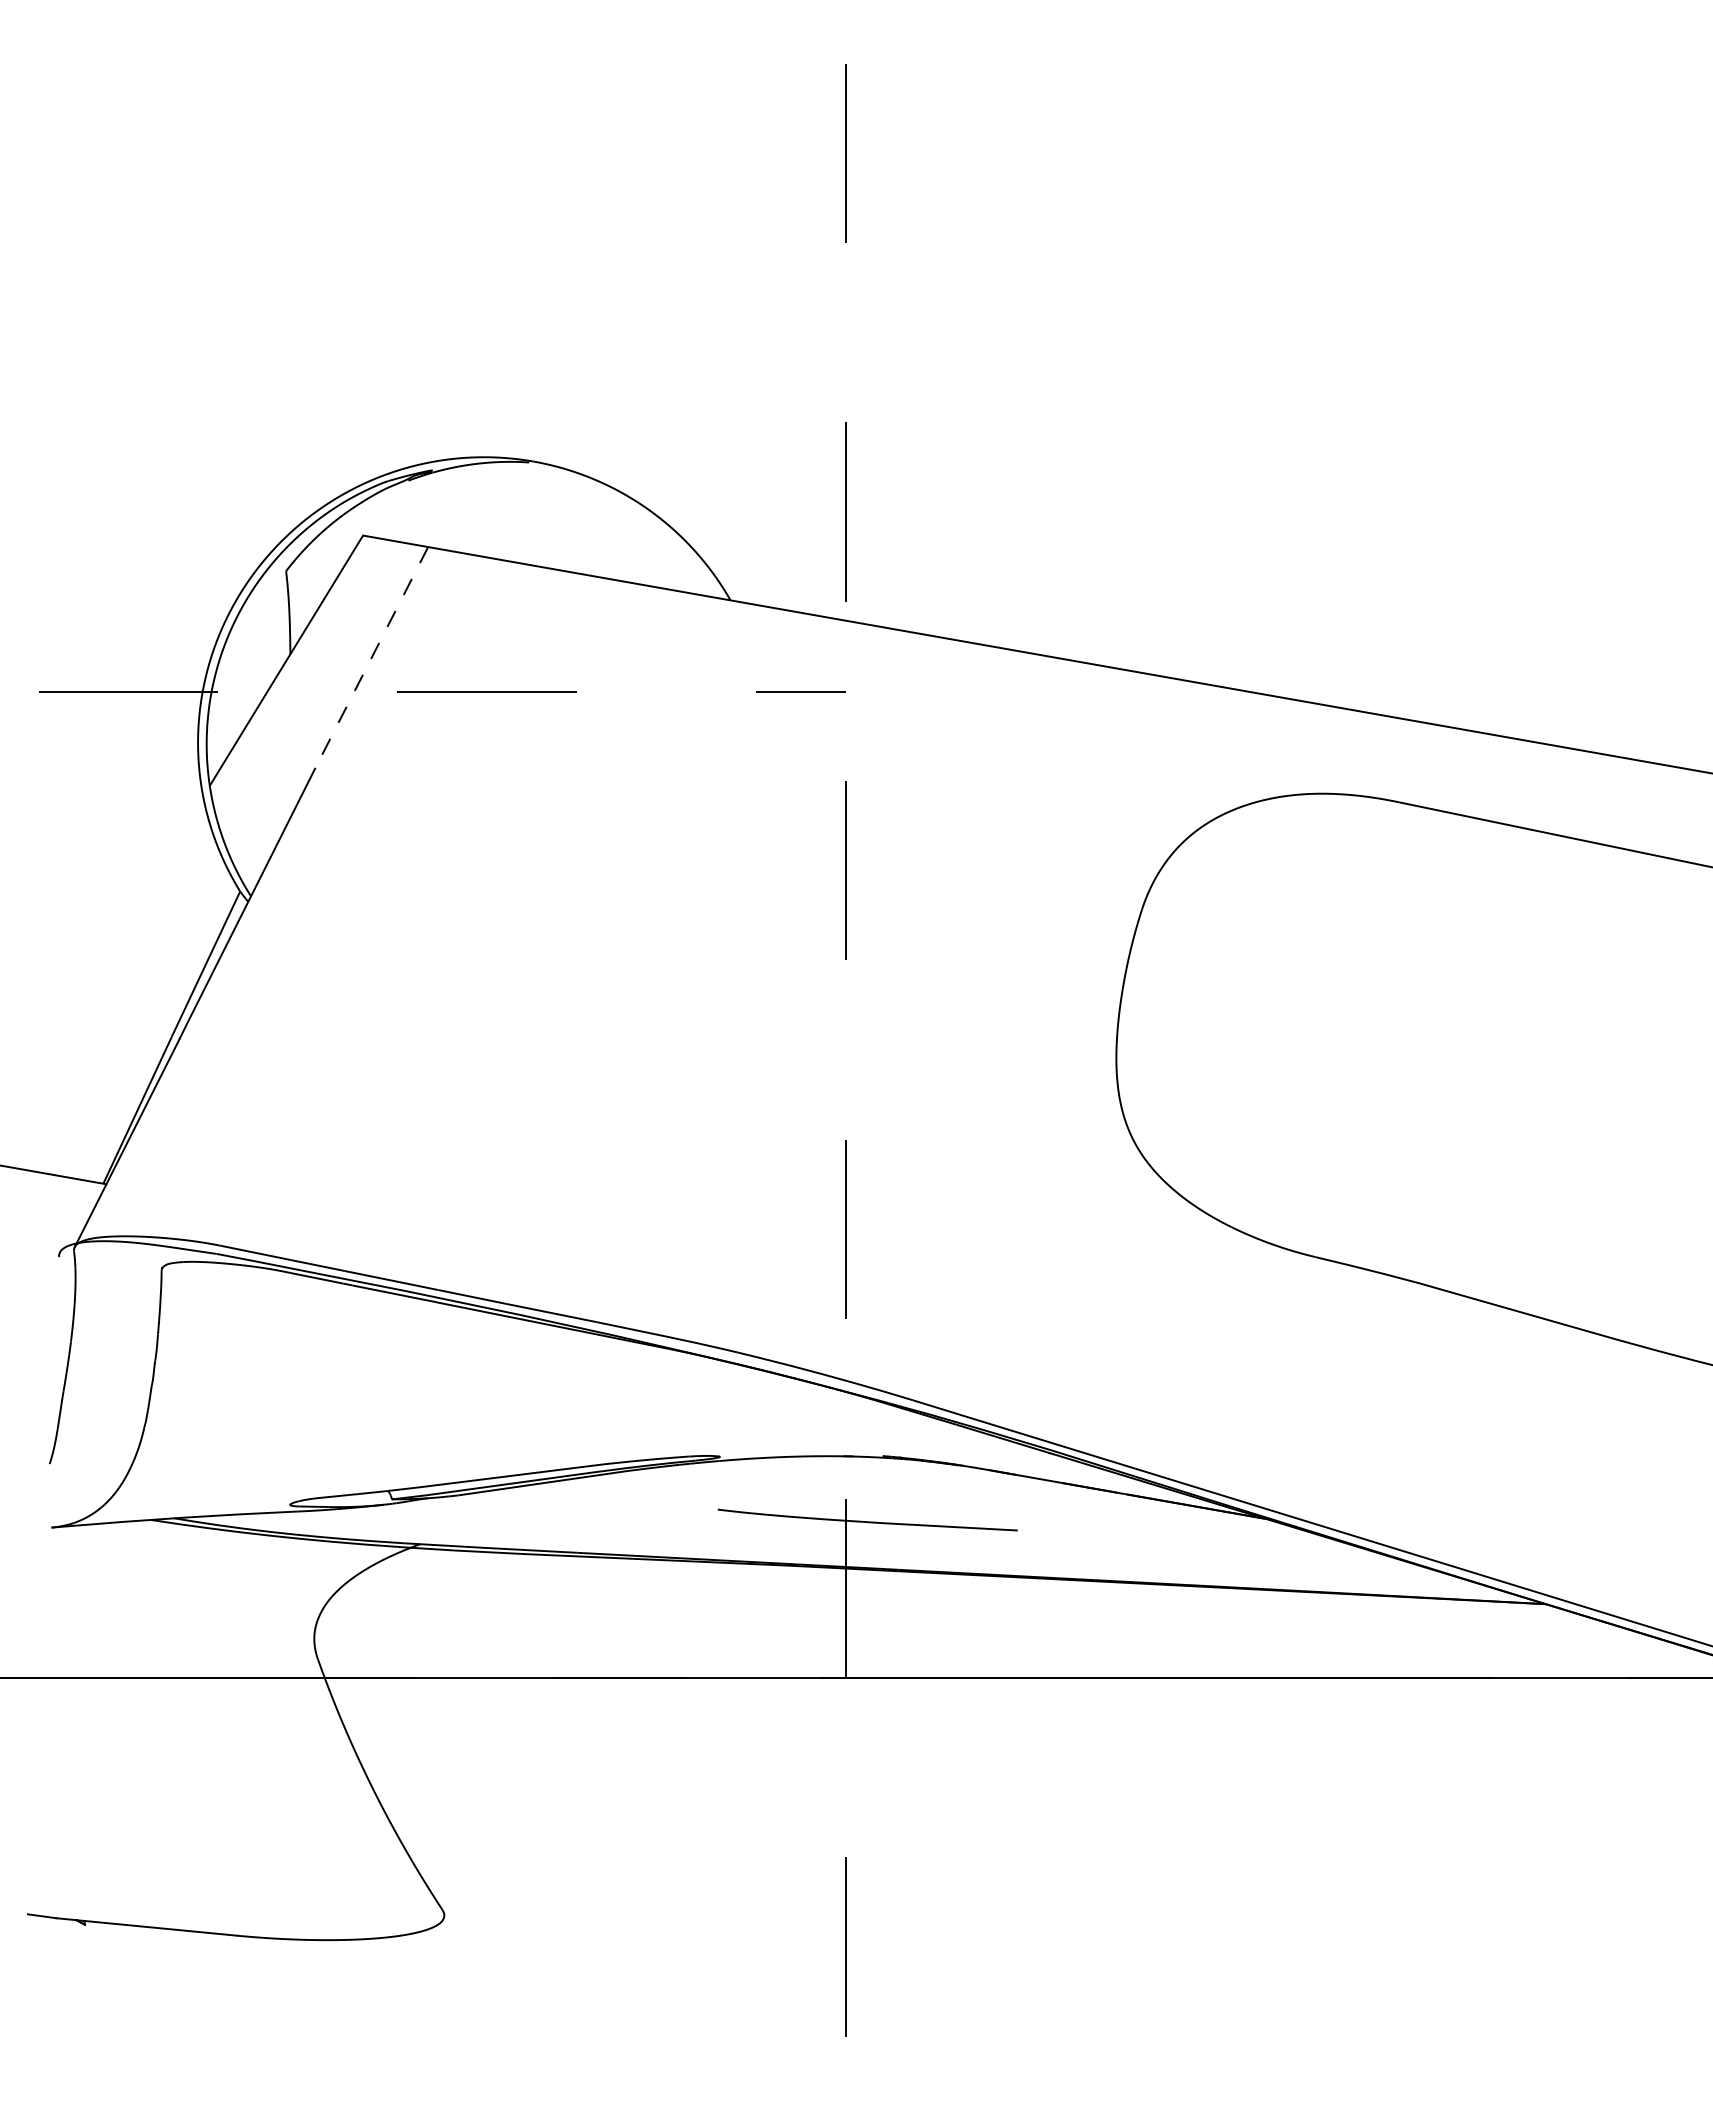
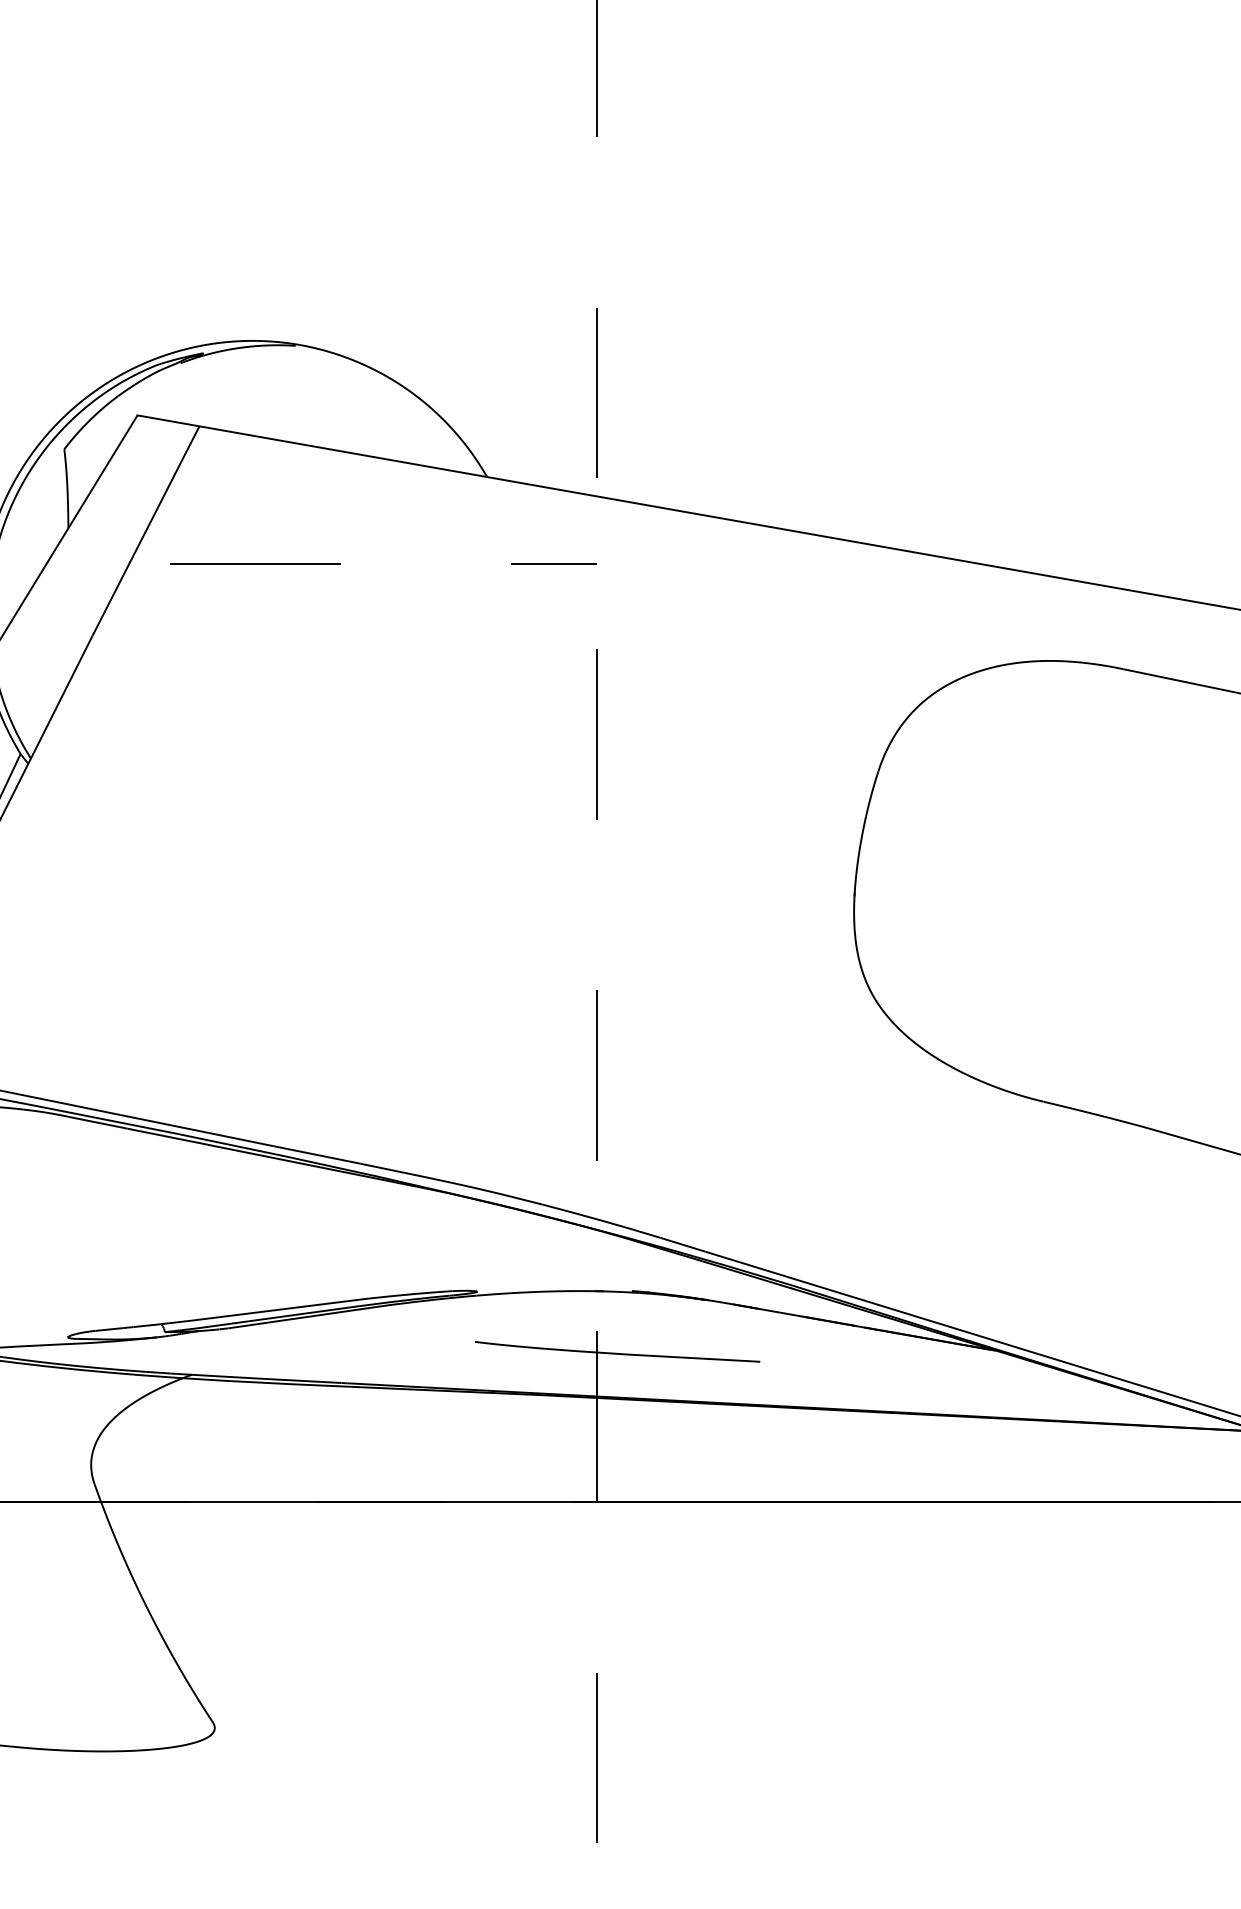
line: (371, 657) -> (145, 531), dashed -> solid

